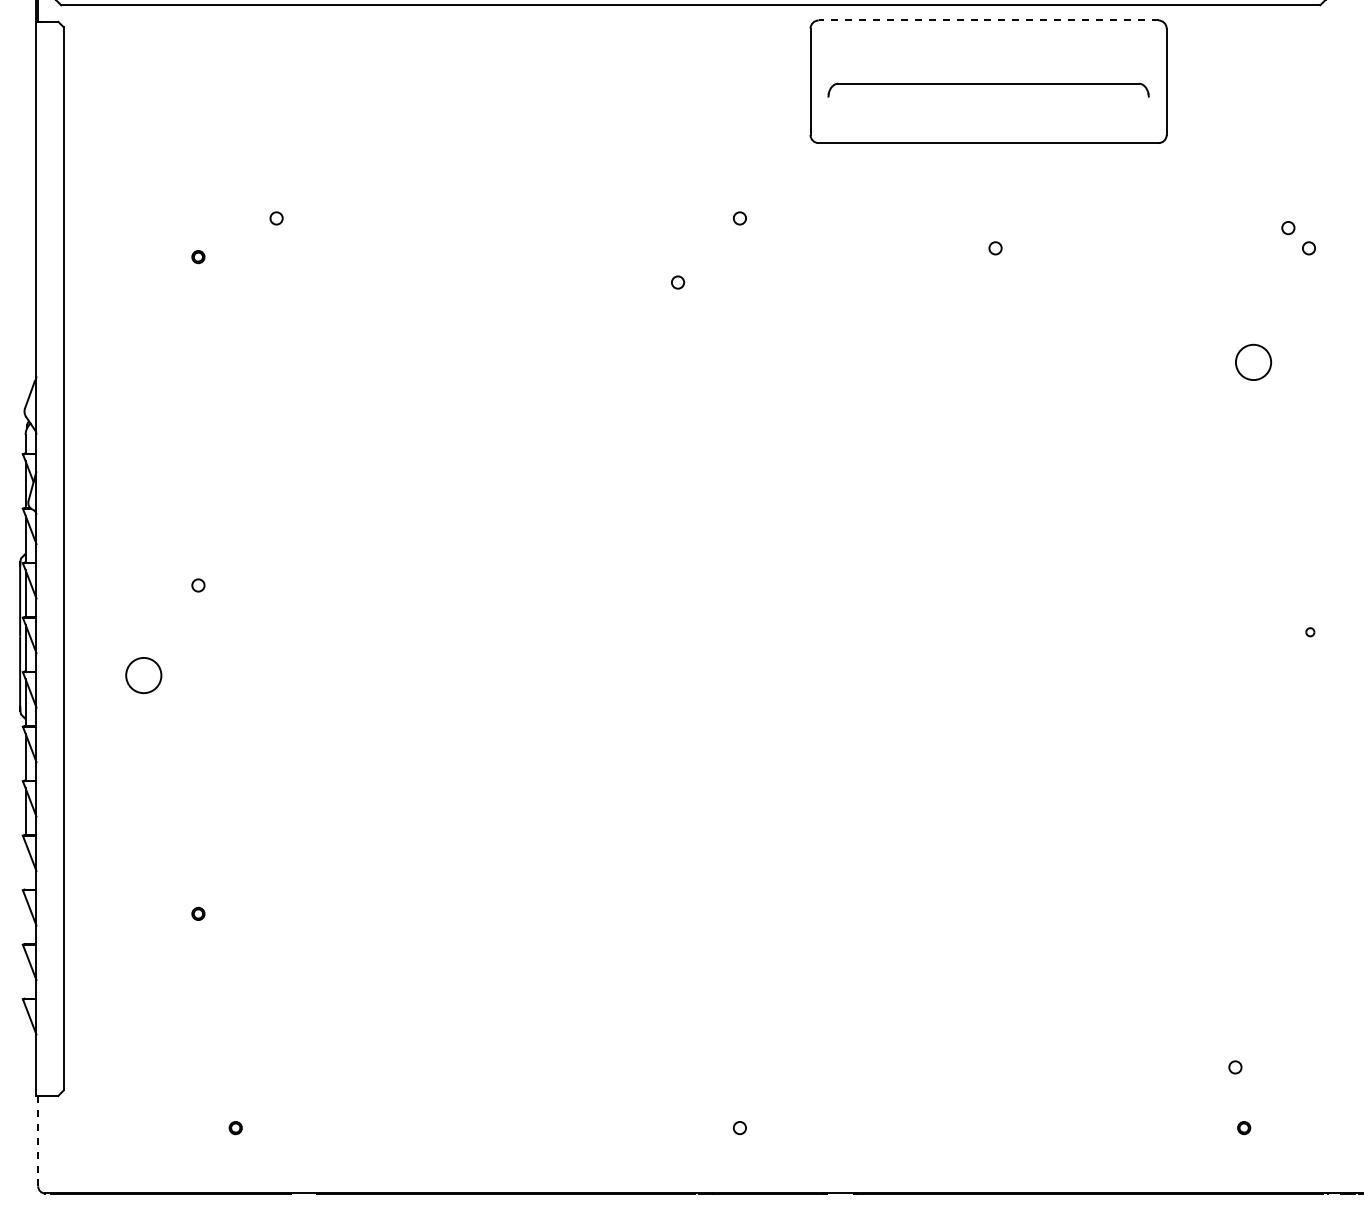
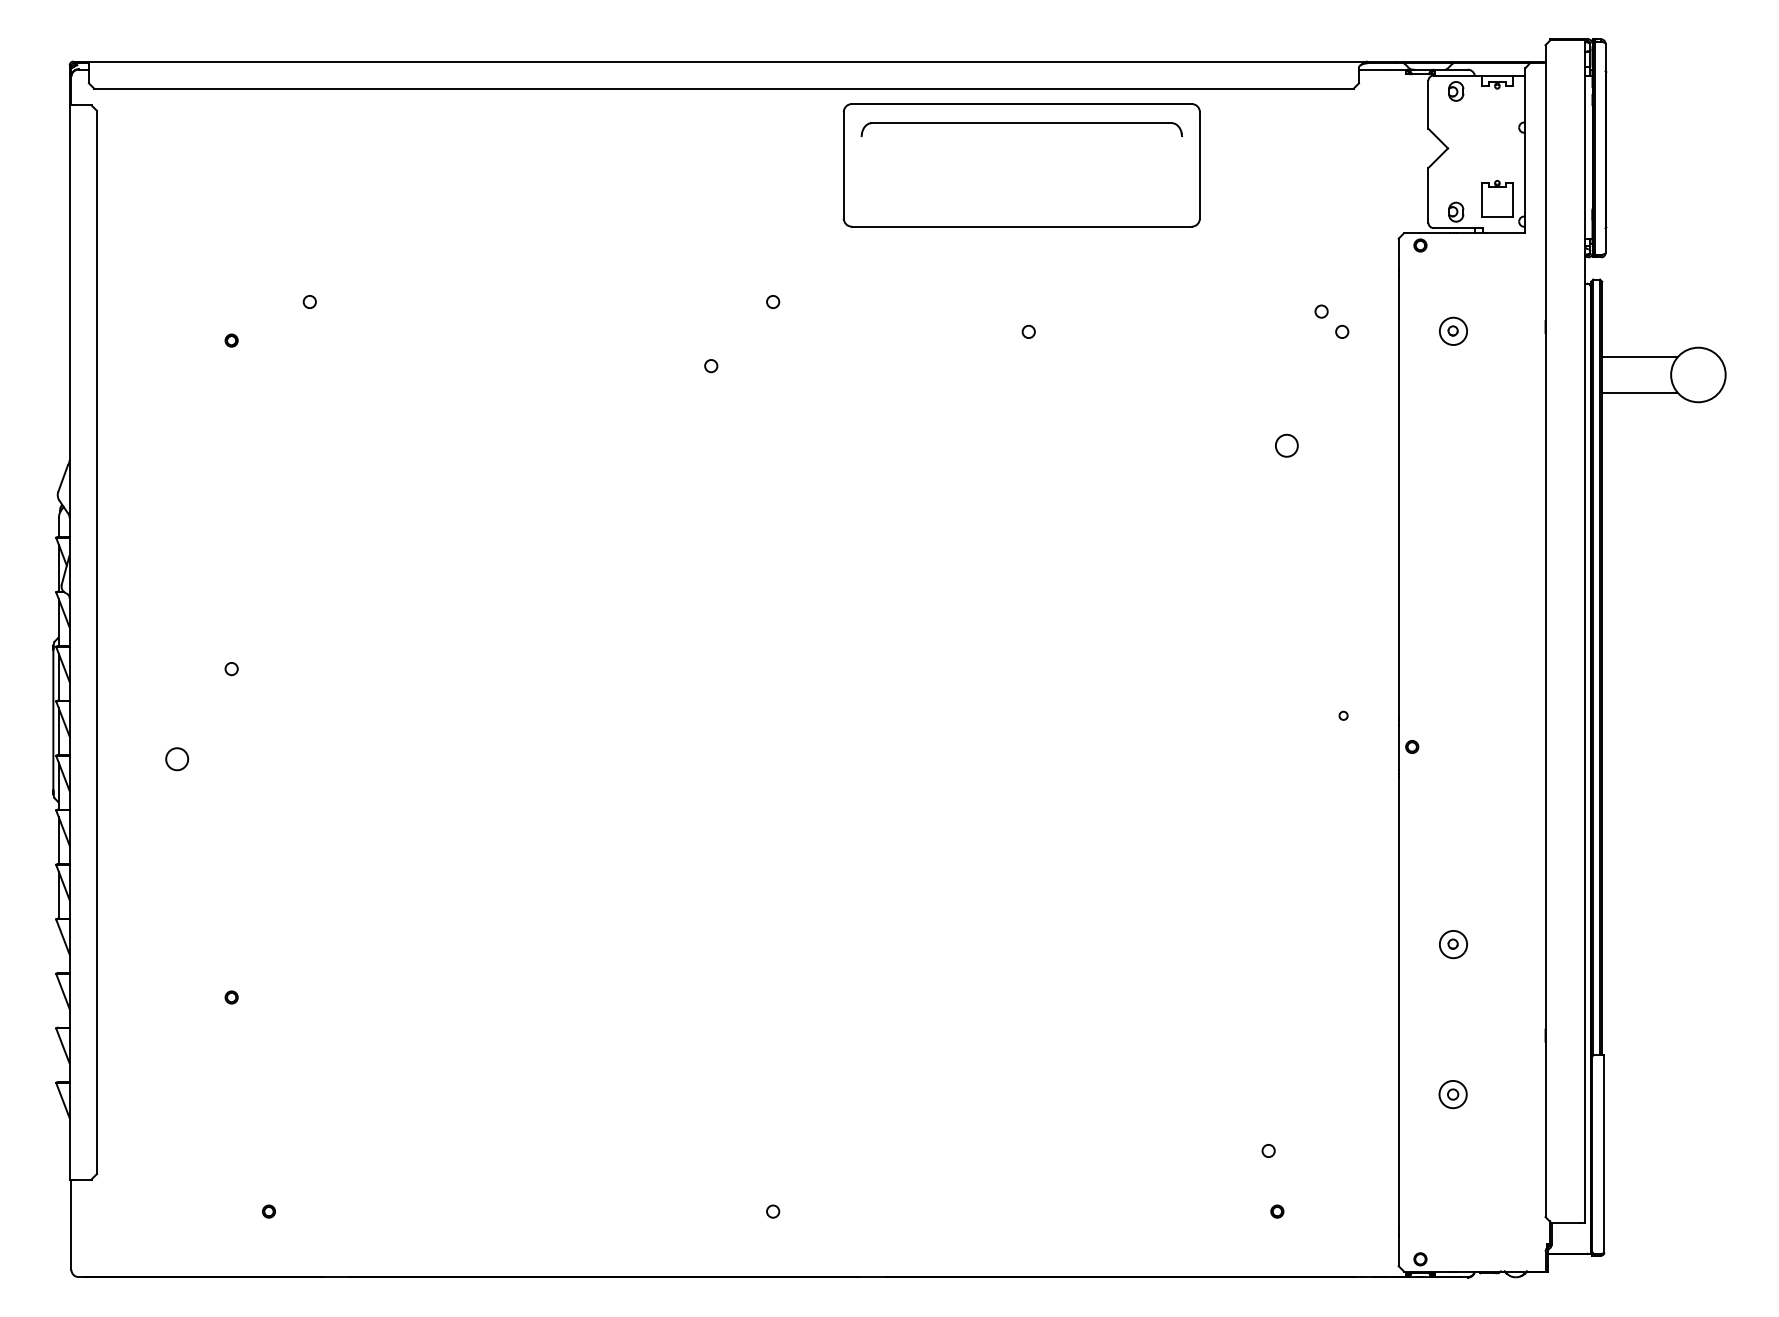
line: (988, 20) -> (1021, 104), dashed -> solid
part: (988, 89) -> (1021, 129), moved
circle: (1253, 361) -> (1286, 445), size x0.62
circle: (144, 675) -> (177, 759), size x0.62
line: (38, 1141) -> (71, 1225), dashed -> solid

